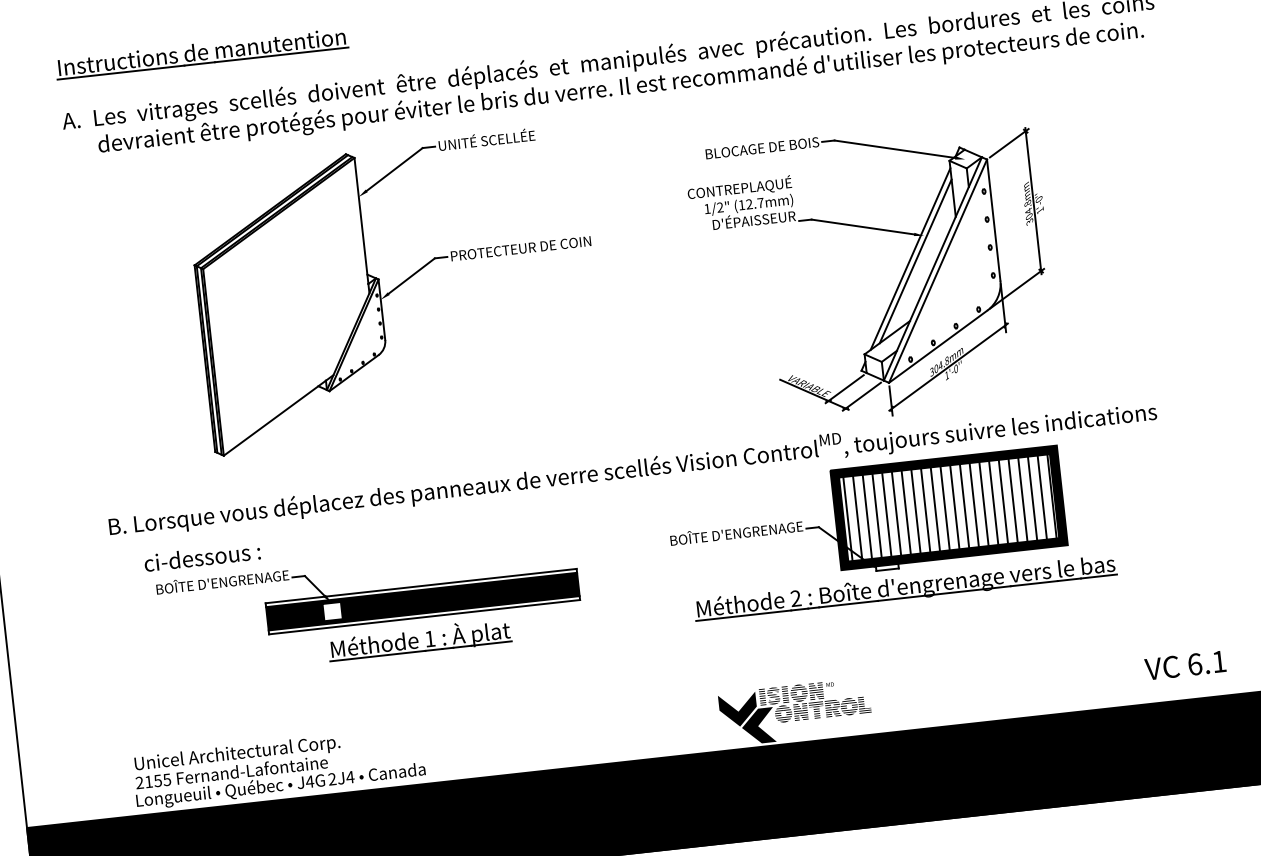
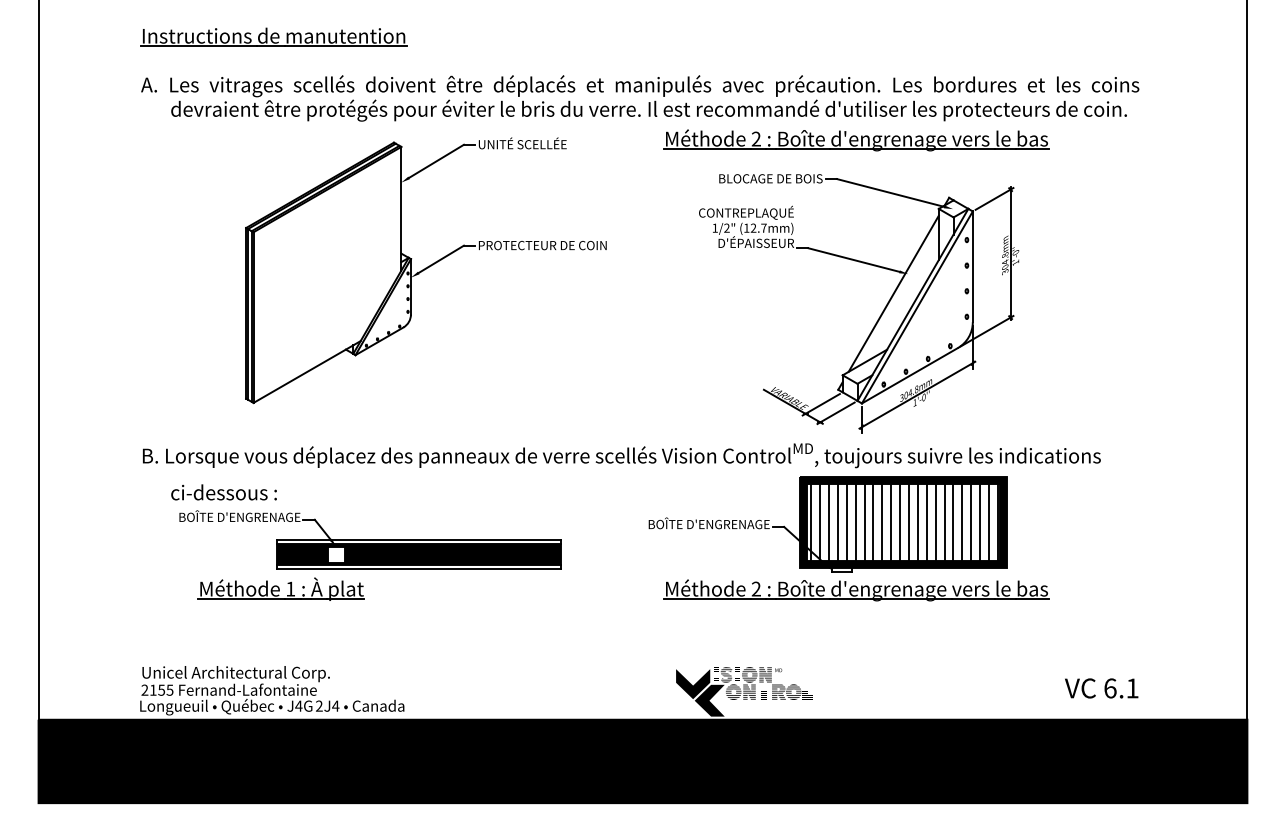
part: (851, 96) -> (856, 140), added
line: (914, 260) -> (897, 295), removed
part: (418, 639) -> (280, 588), moved

